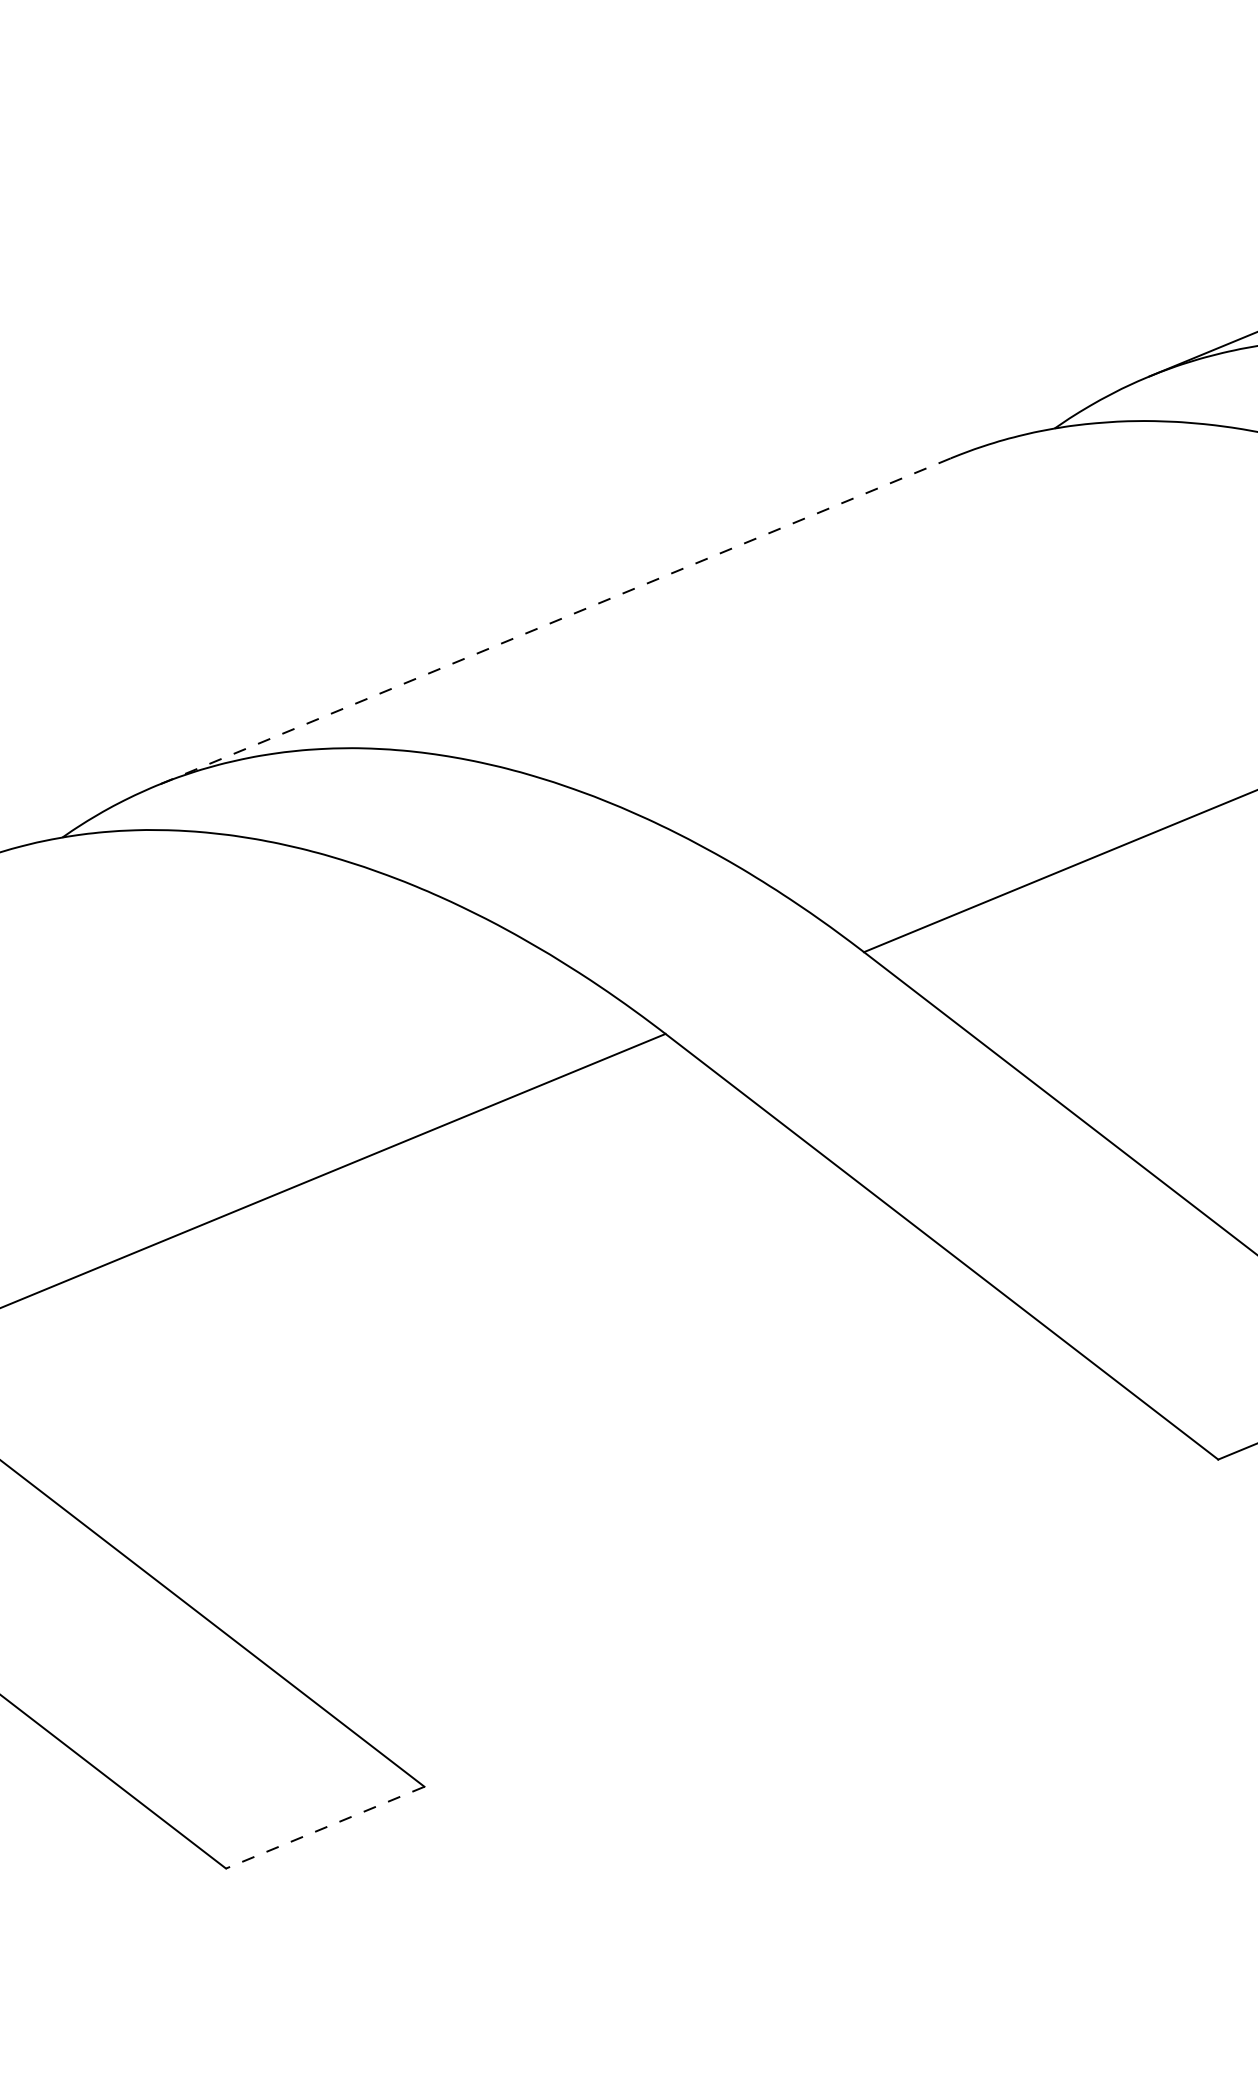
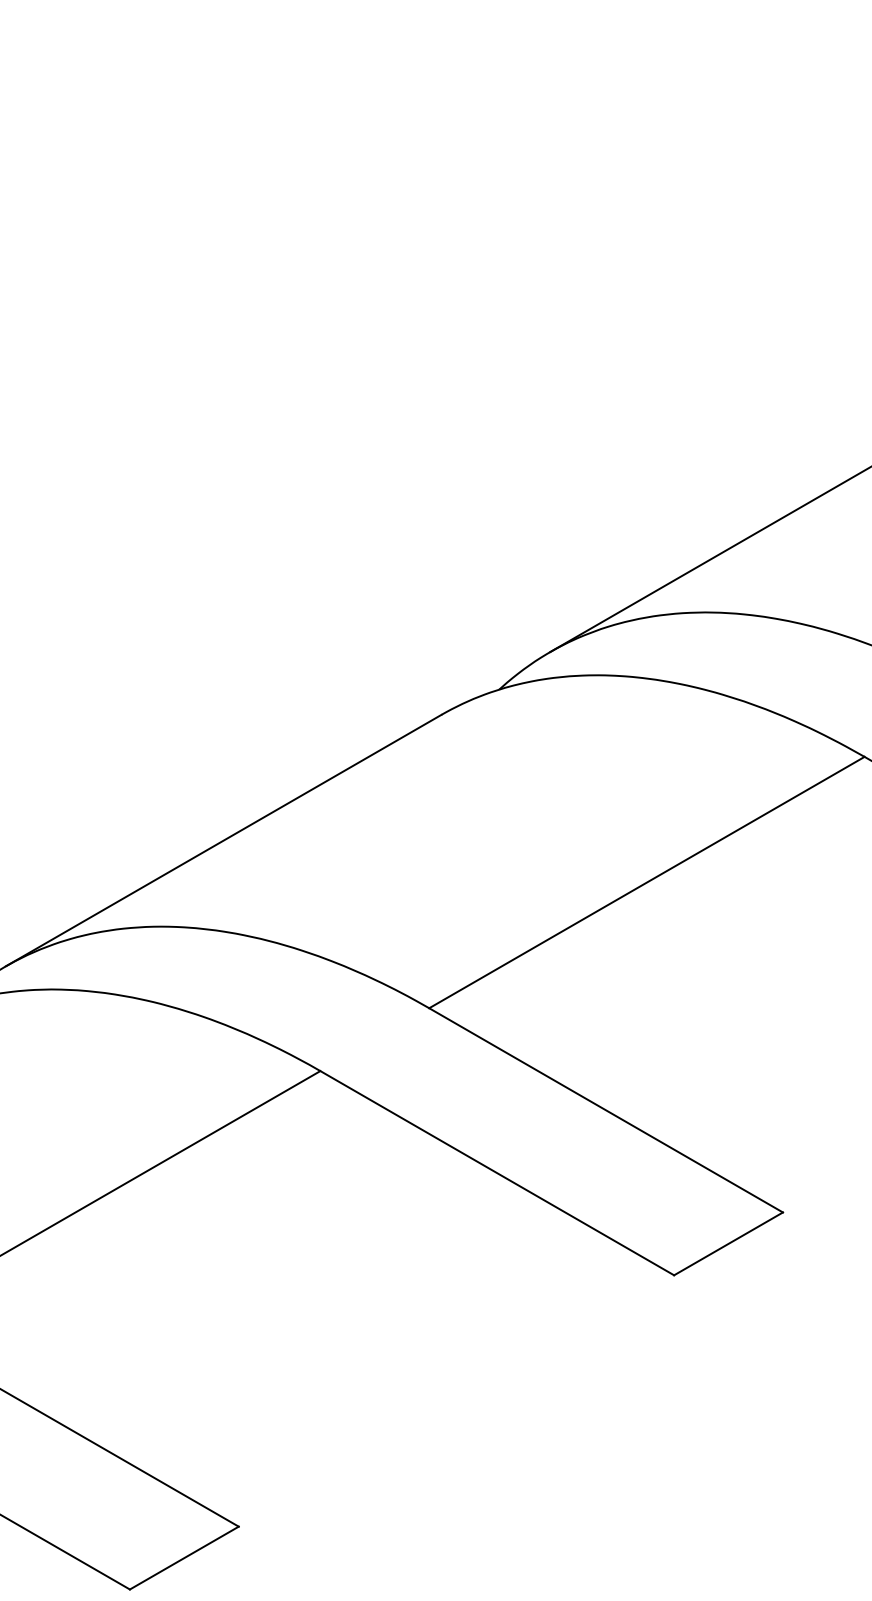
line: (553, 621) -> (223, 840), dashed -> solid
line: (325, 1828) -> (184, 1558), dashed -> solid

